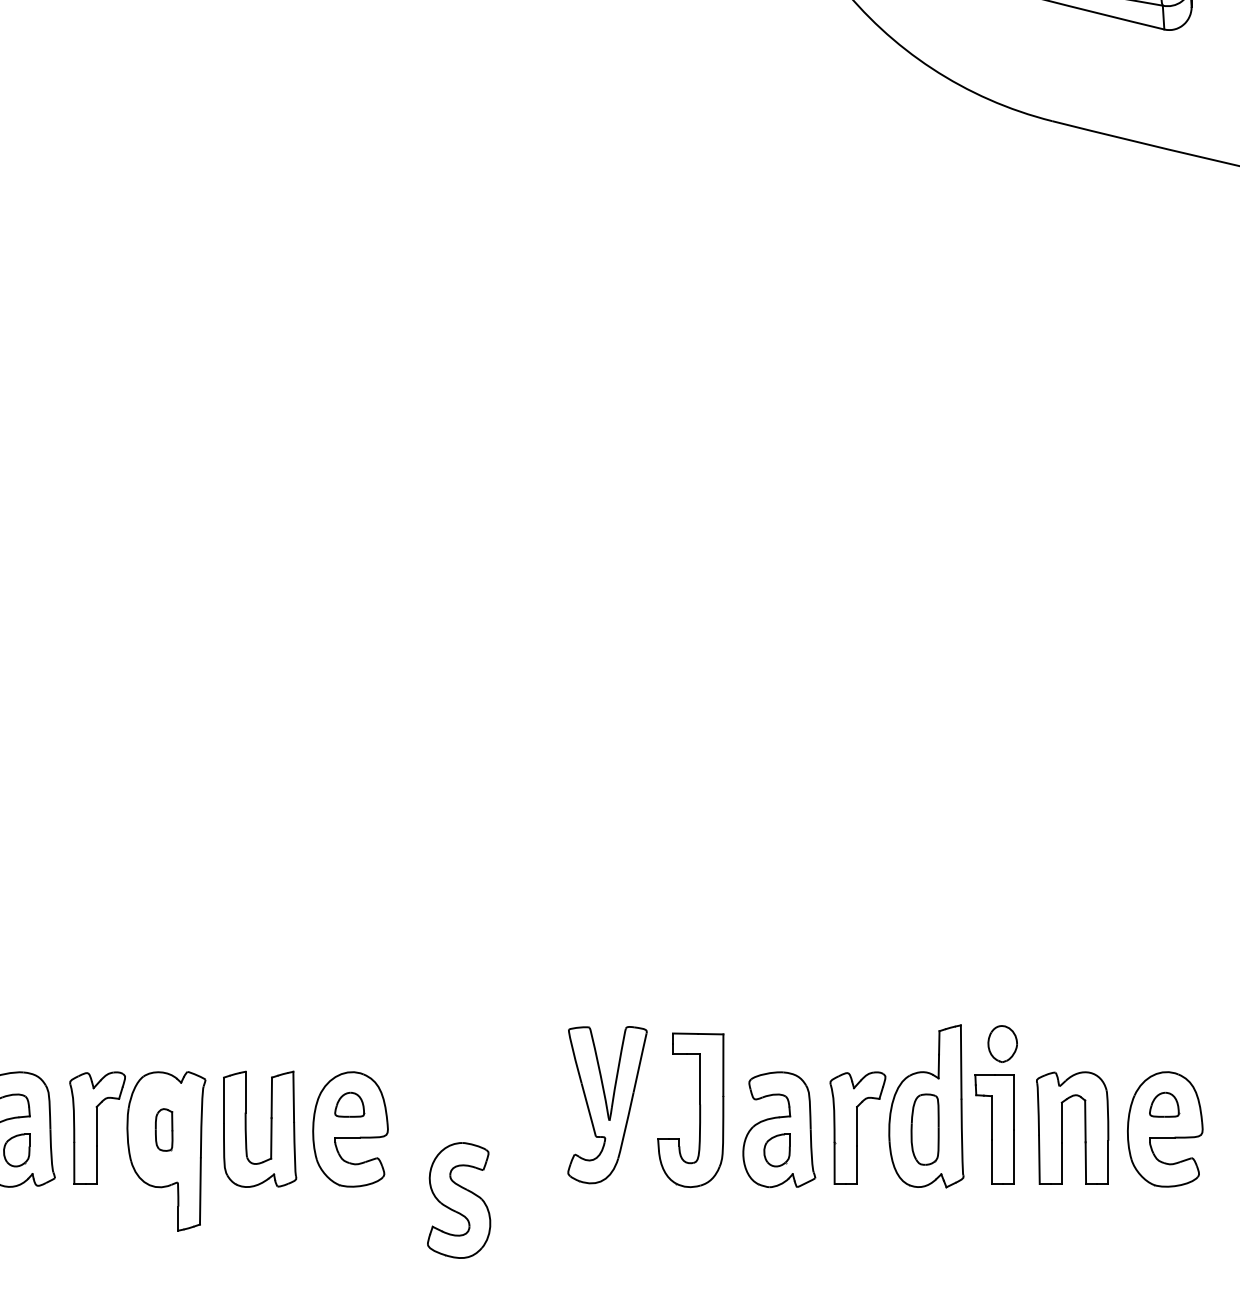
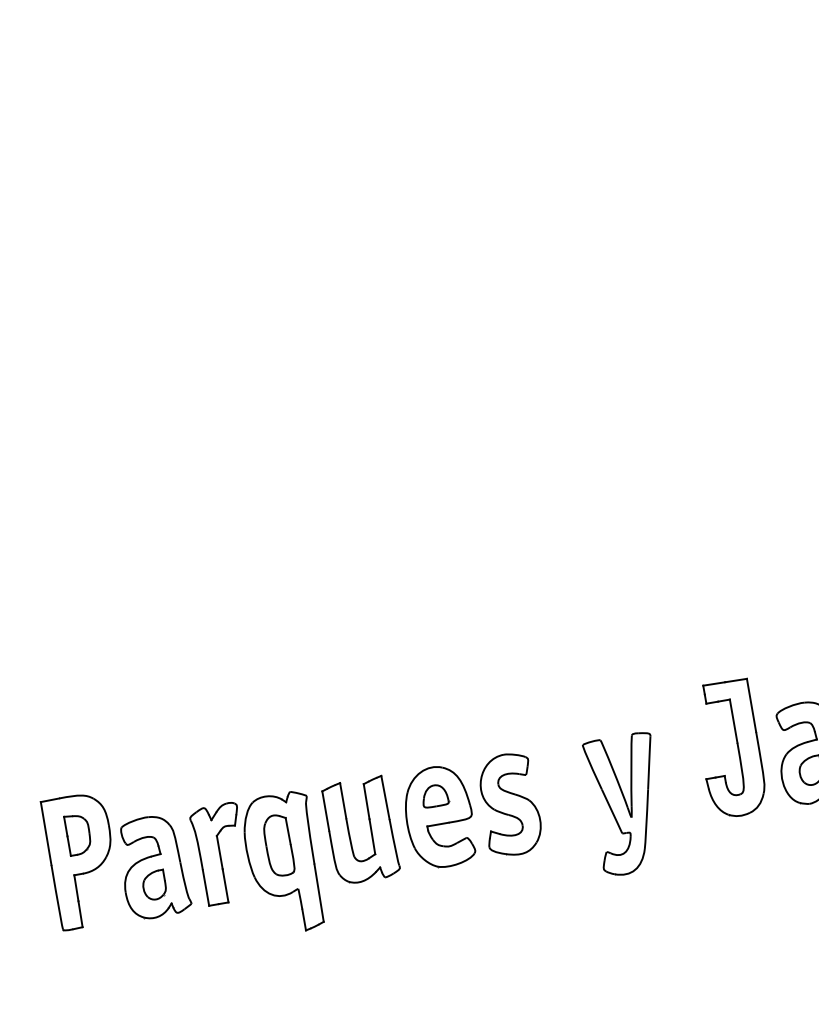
part: (607, 1105) -> (627, 804), moved
part: (163, 1129) -> (277, 845), size x1.67
part: (459, 1200) -> (510, 804), moved

